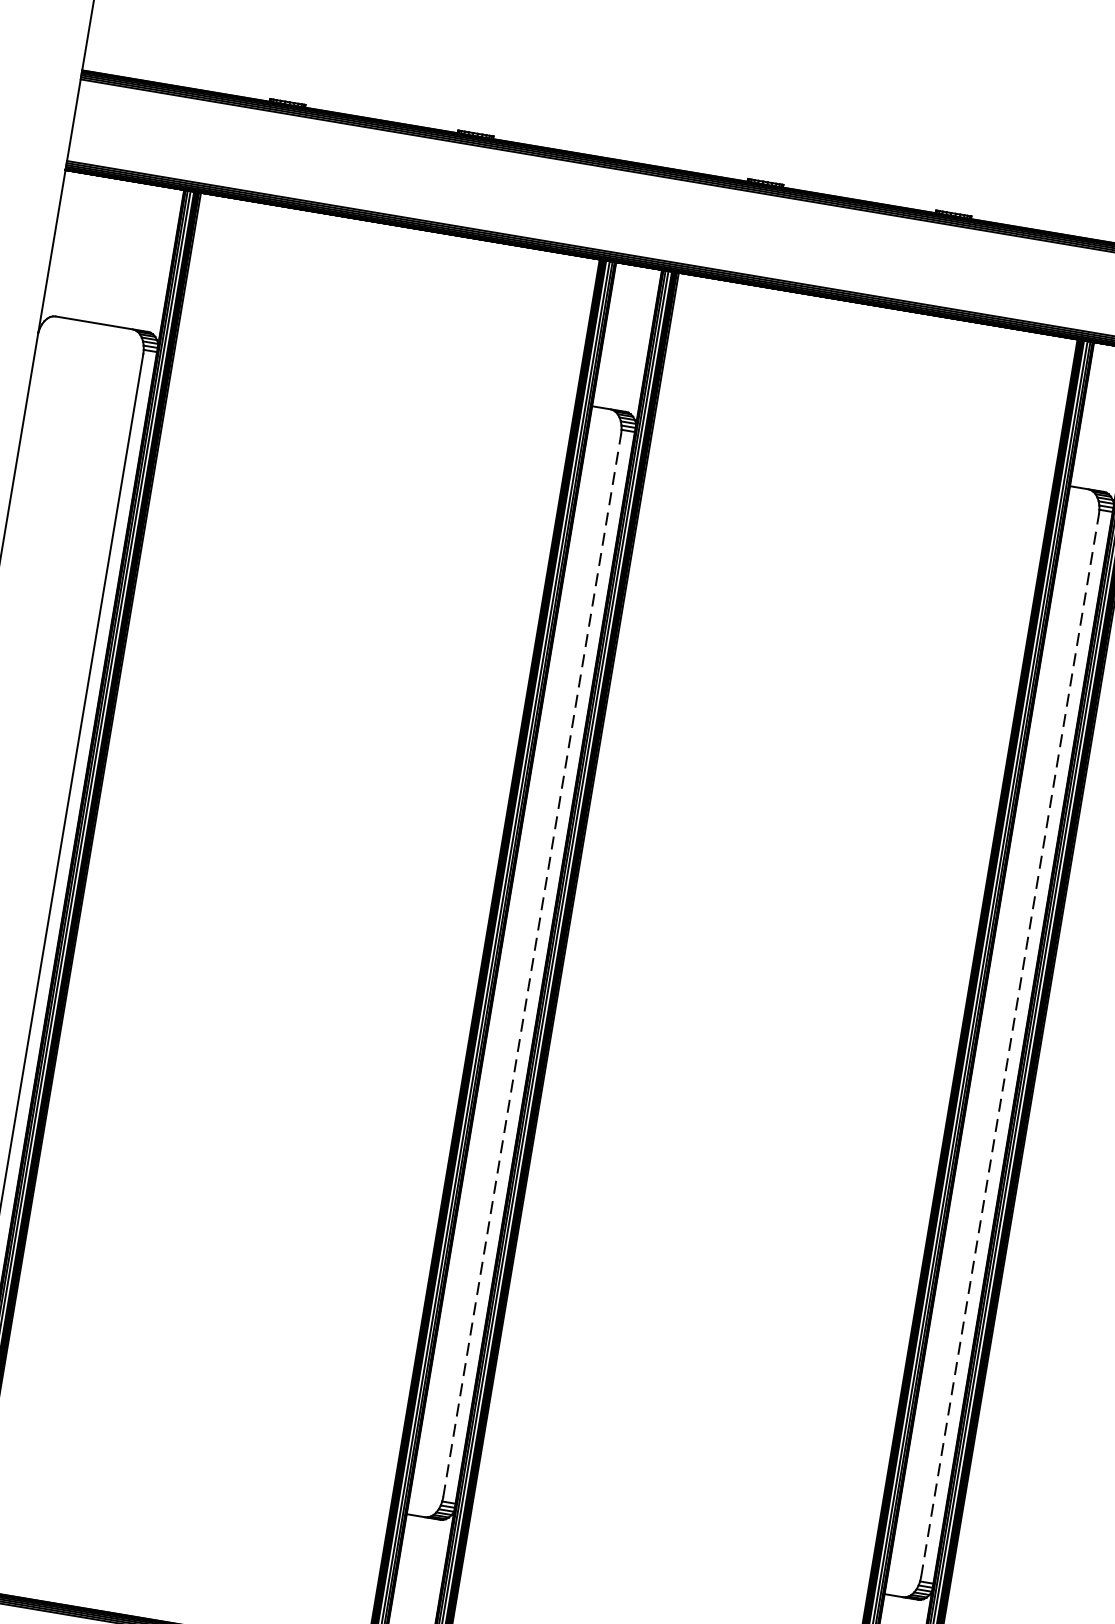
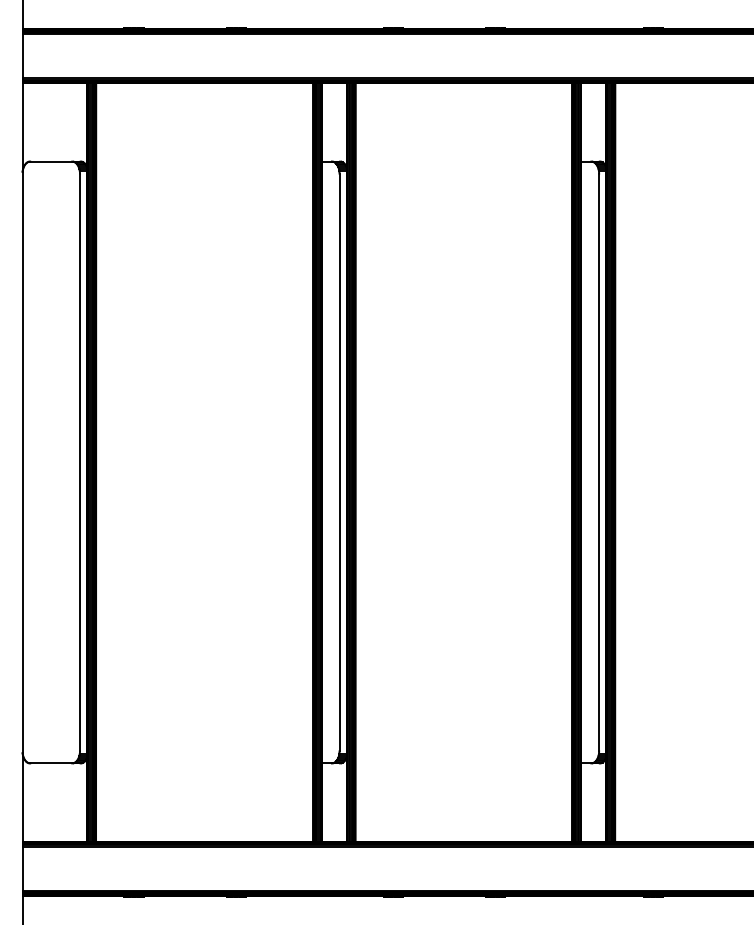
line: (532, 965) -> (339, 462), dashed -> solid
line: (1010, 1045) -> (599, 462), dashed -> solid

